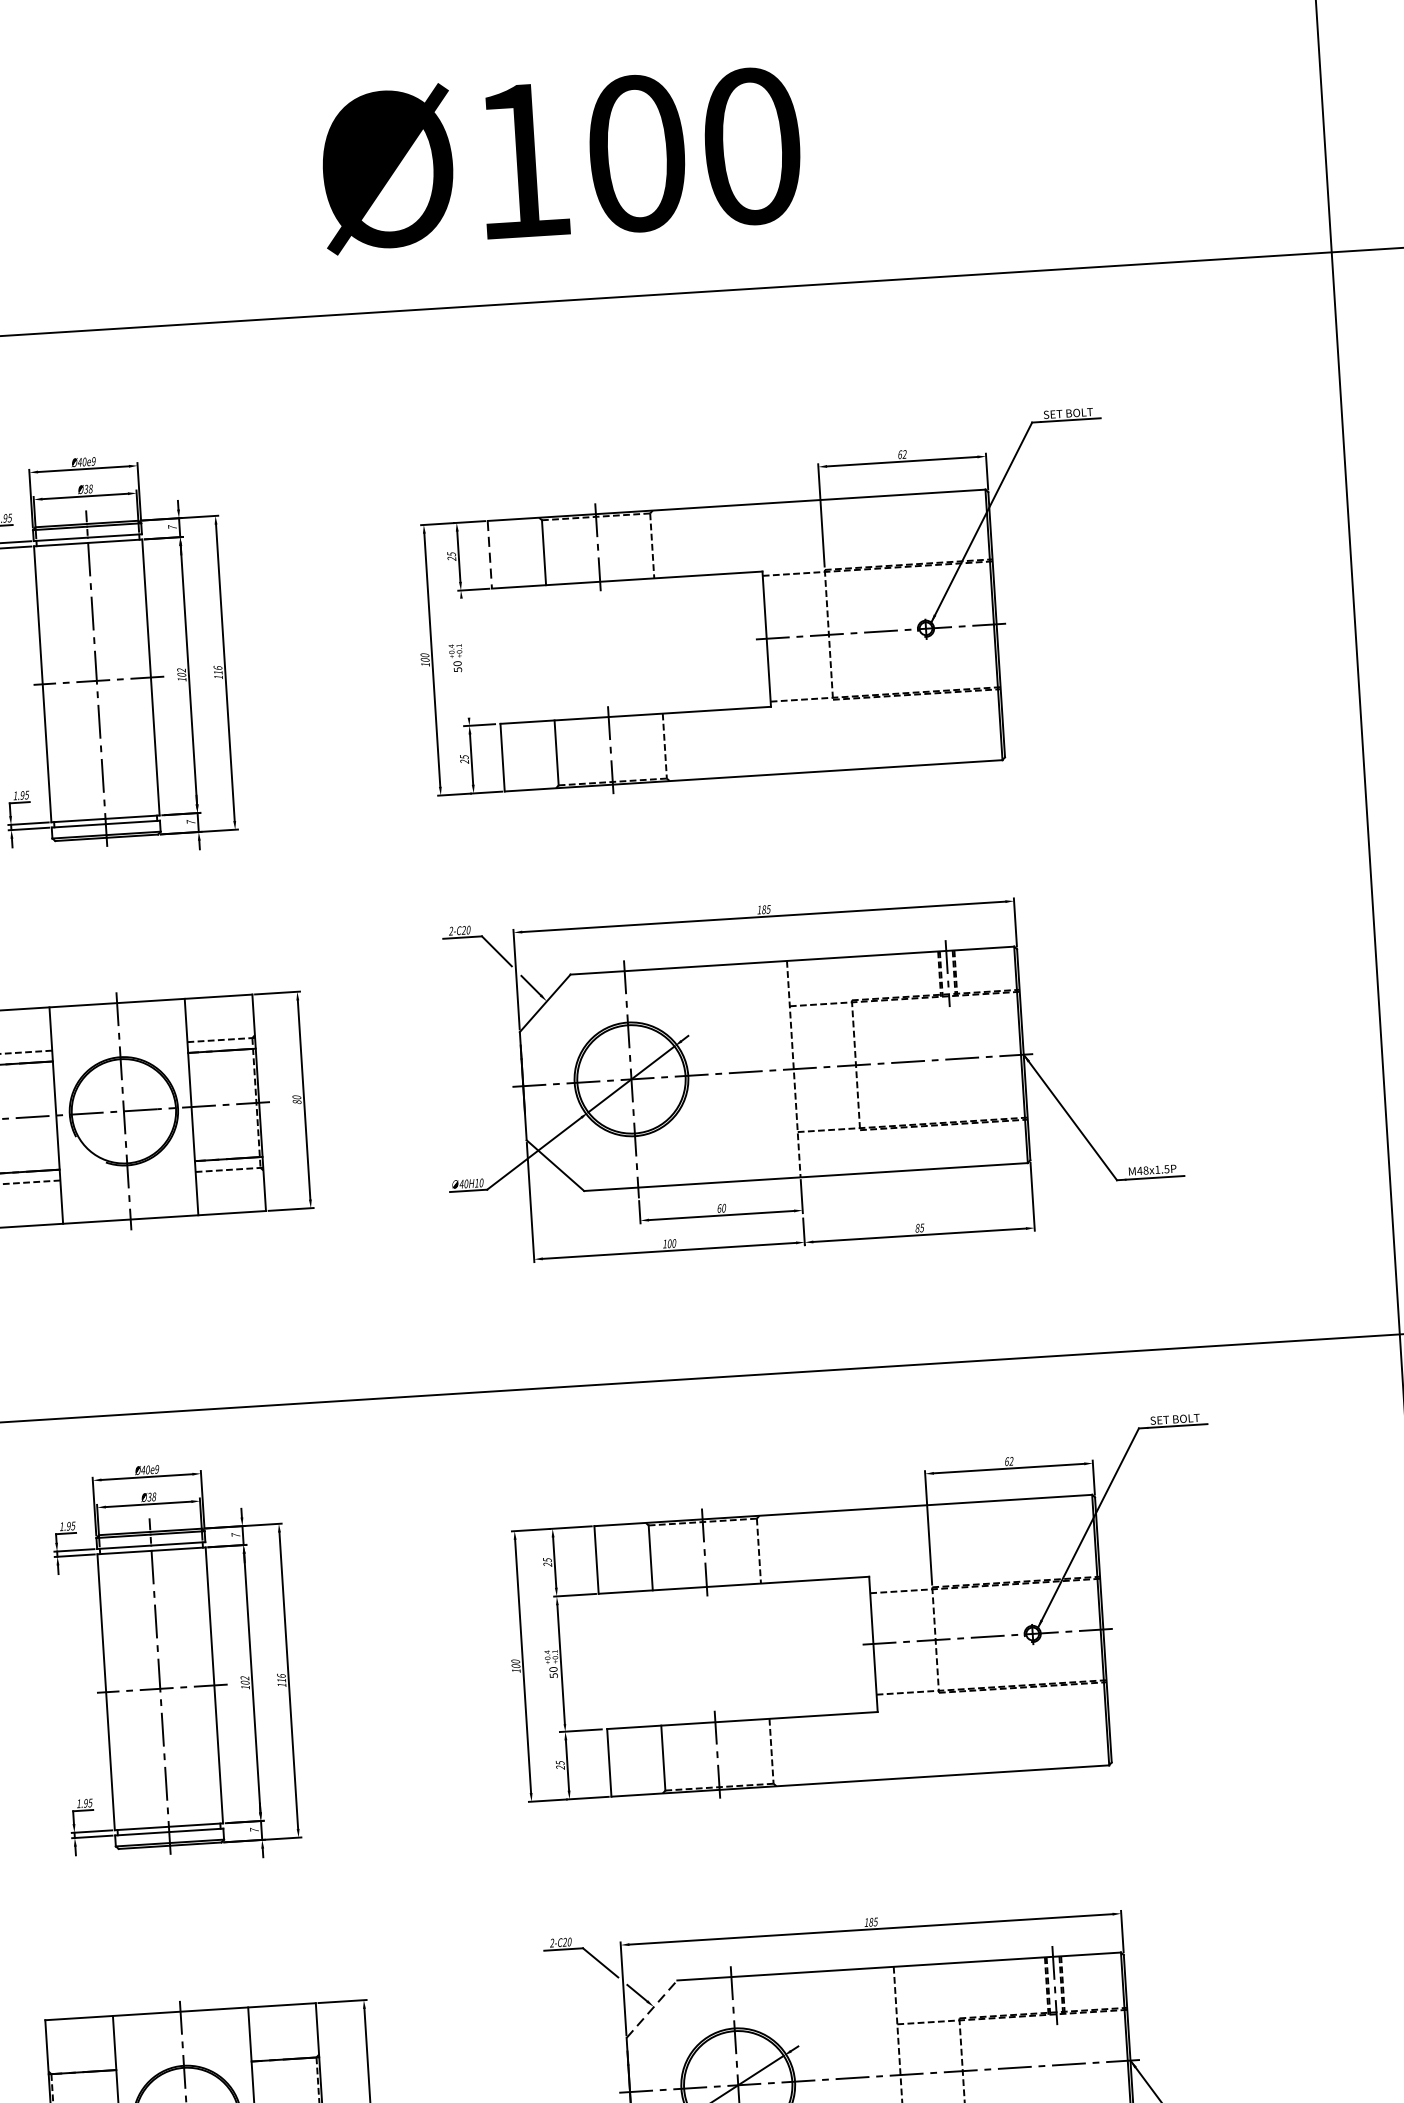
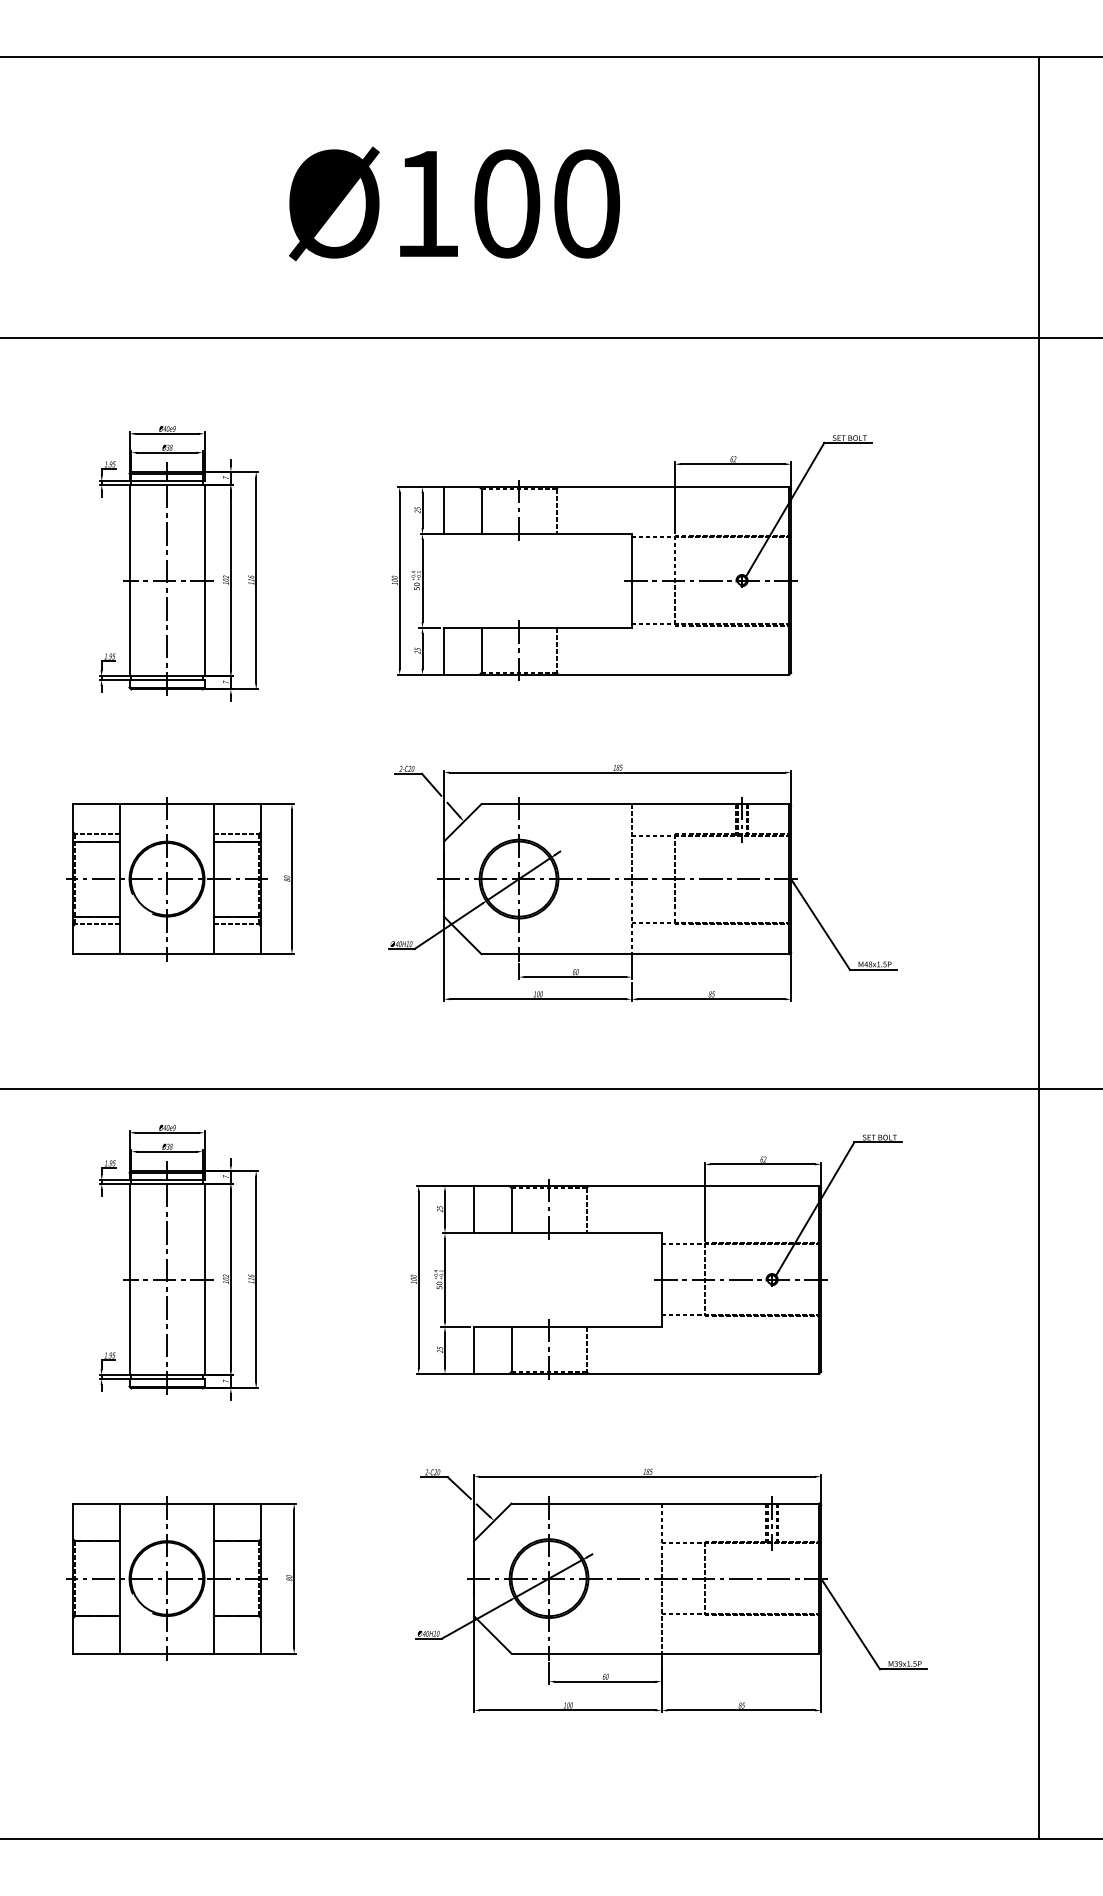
text: (561, 157) -> (454, 203), moved
line: (490, 556) -> (444, 511), dashed -> solid
line: (465, 657) -> (422, 580), added
line: (651, 2009) -> (492, 1522), dashed -> solid

